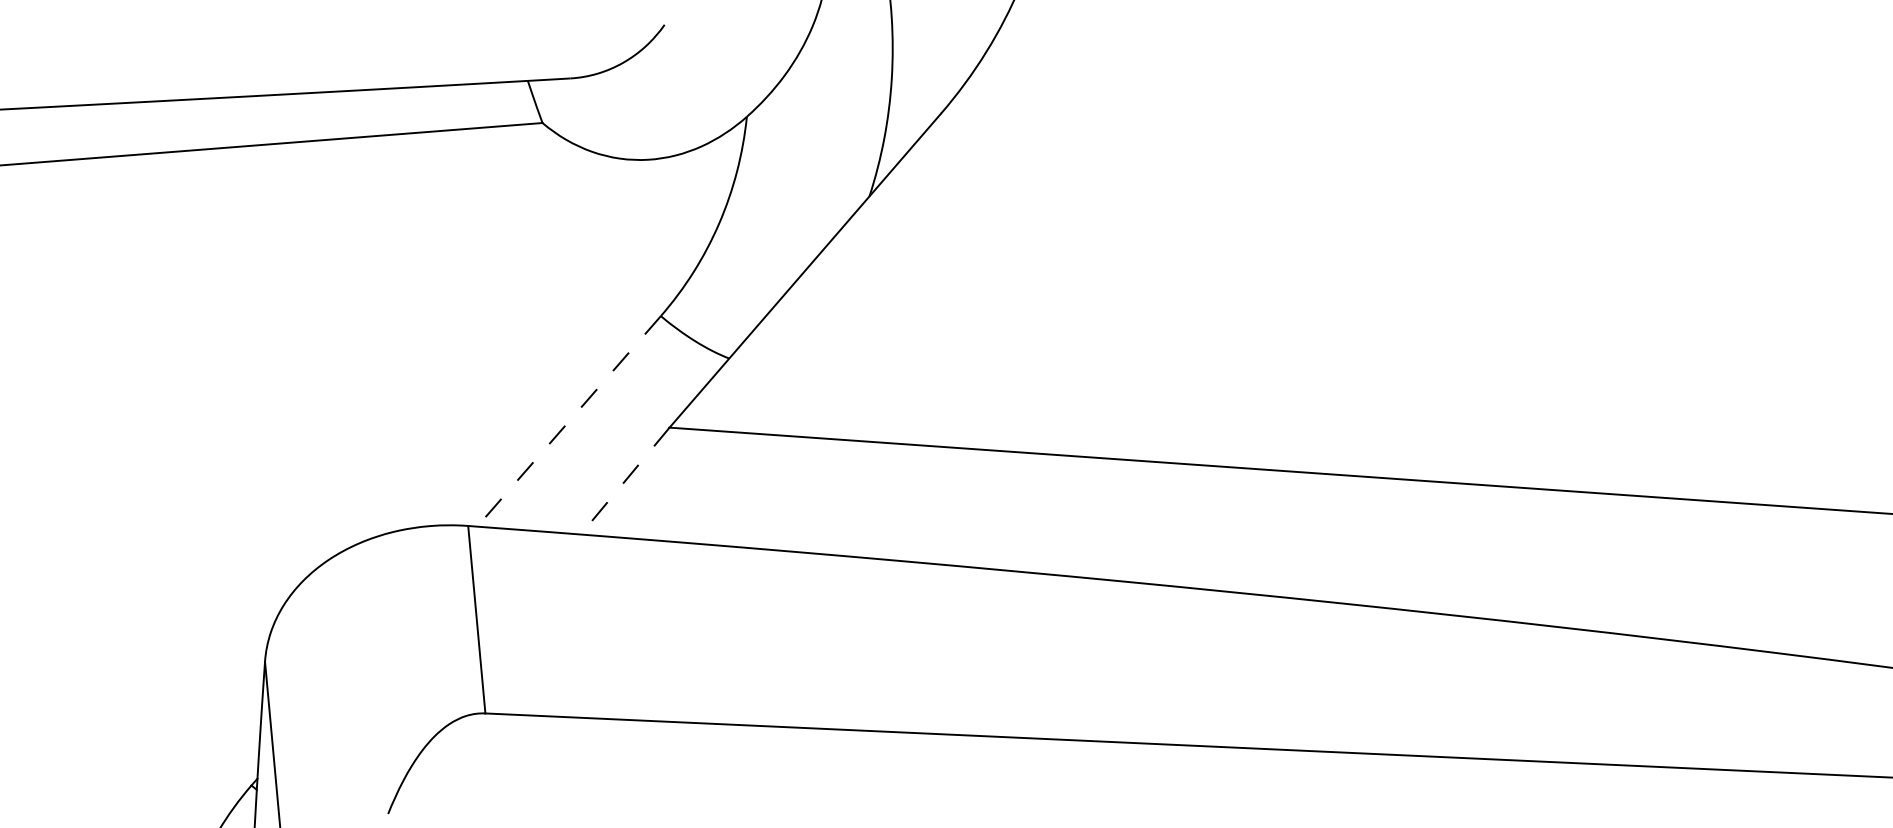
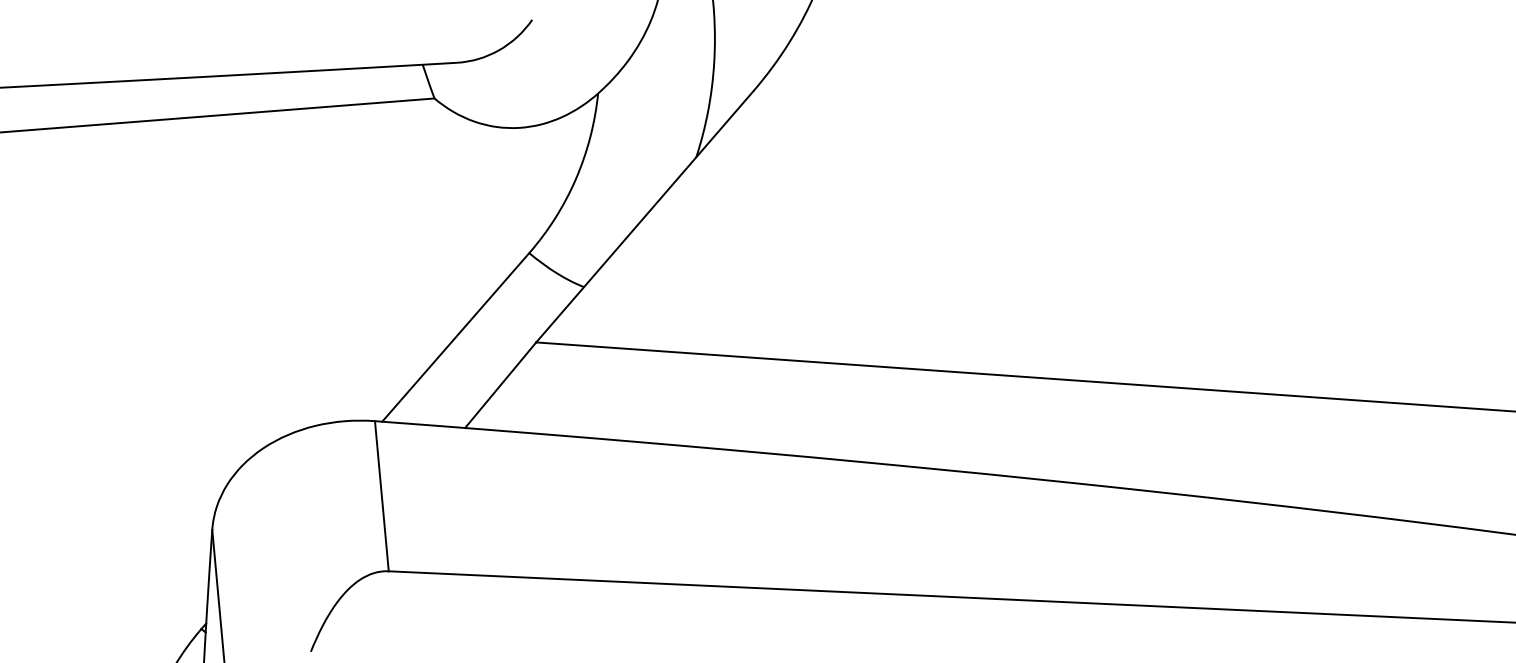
line: (569, 421) -> (456, 337), dashed -> solid
line: (624, 481) -> (500, 385), dashed -> solid

